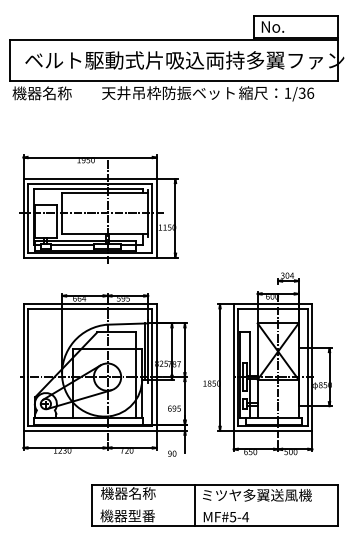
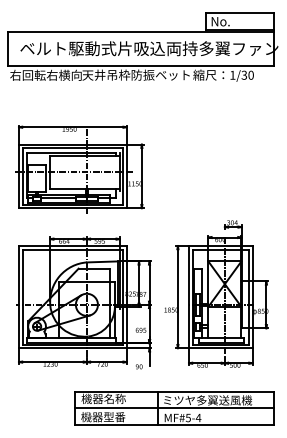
text: (310, 92) -> (251, 74), 1/36 -> 1/30
text: (56, 93) -> (45, 75), 機器名称 -> 右回転右横向
line: (215, 505) -> (174, 408), added

